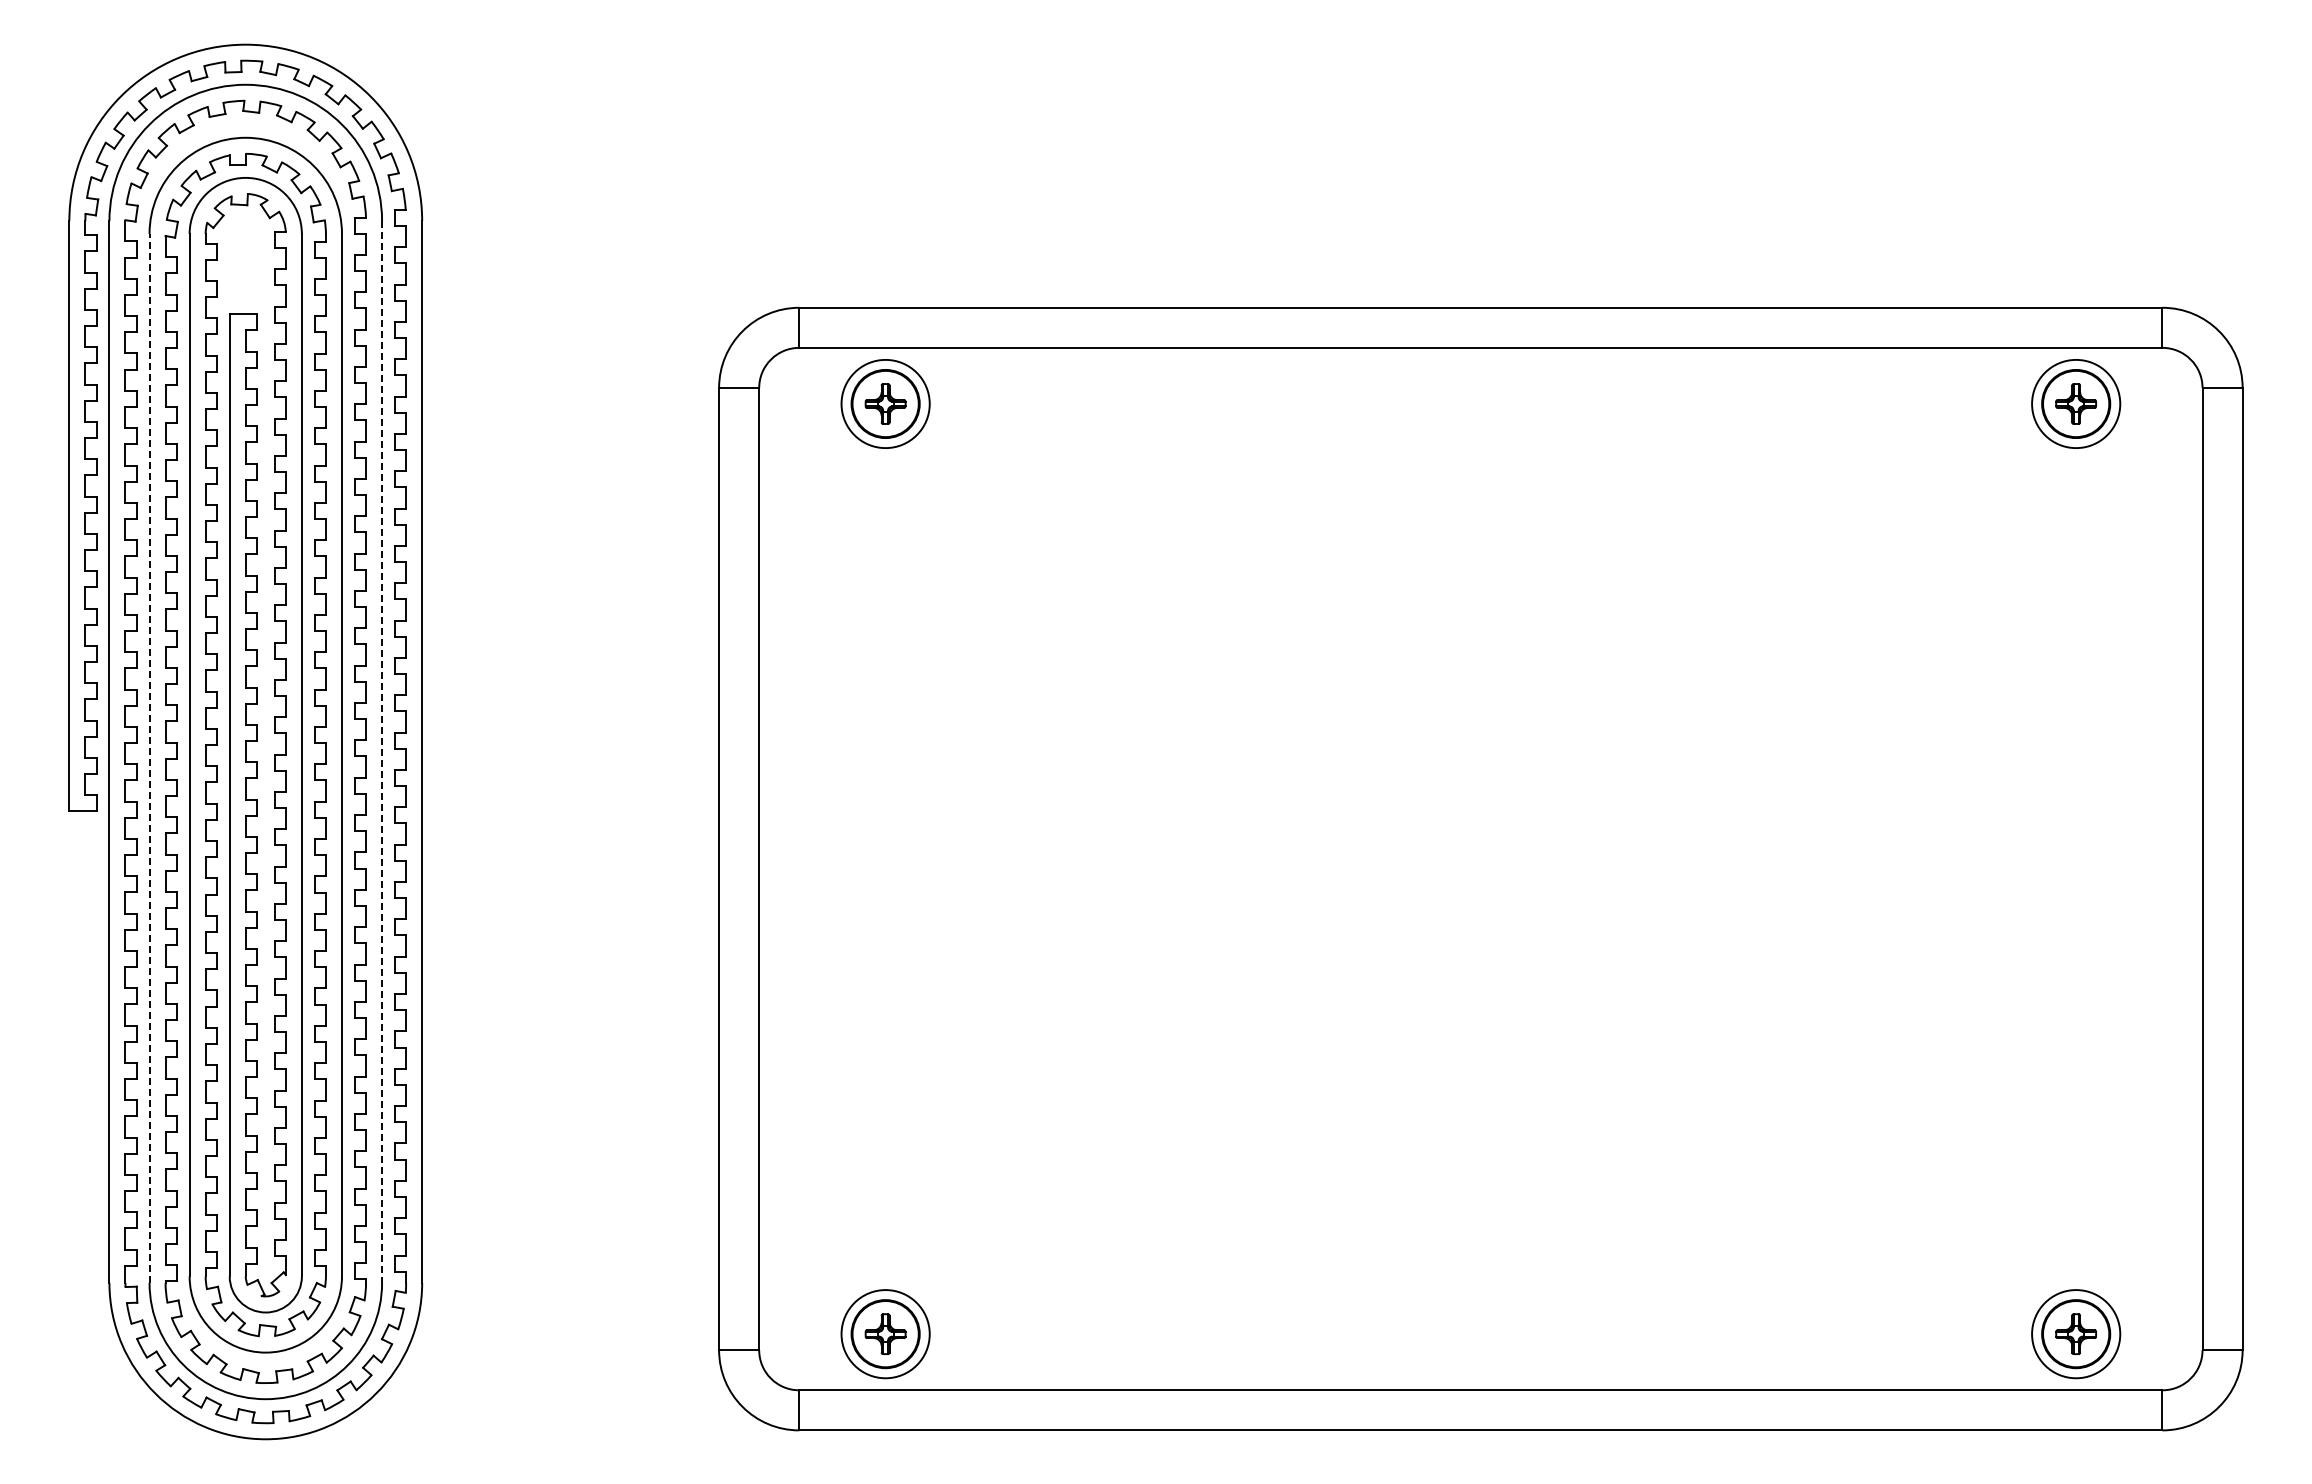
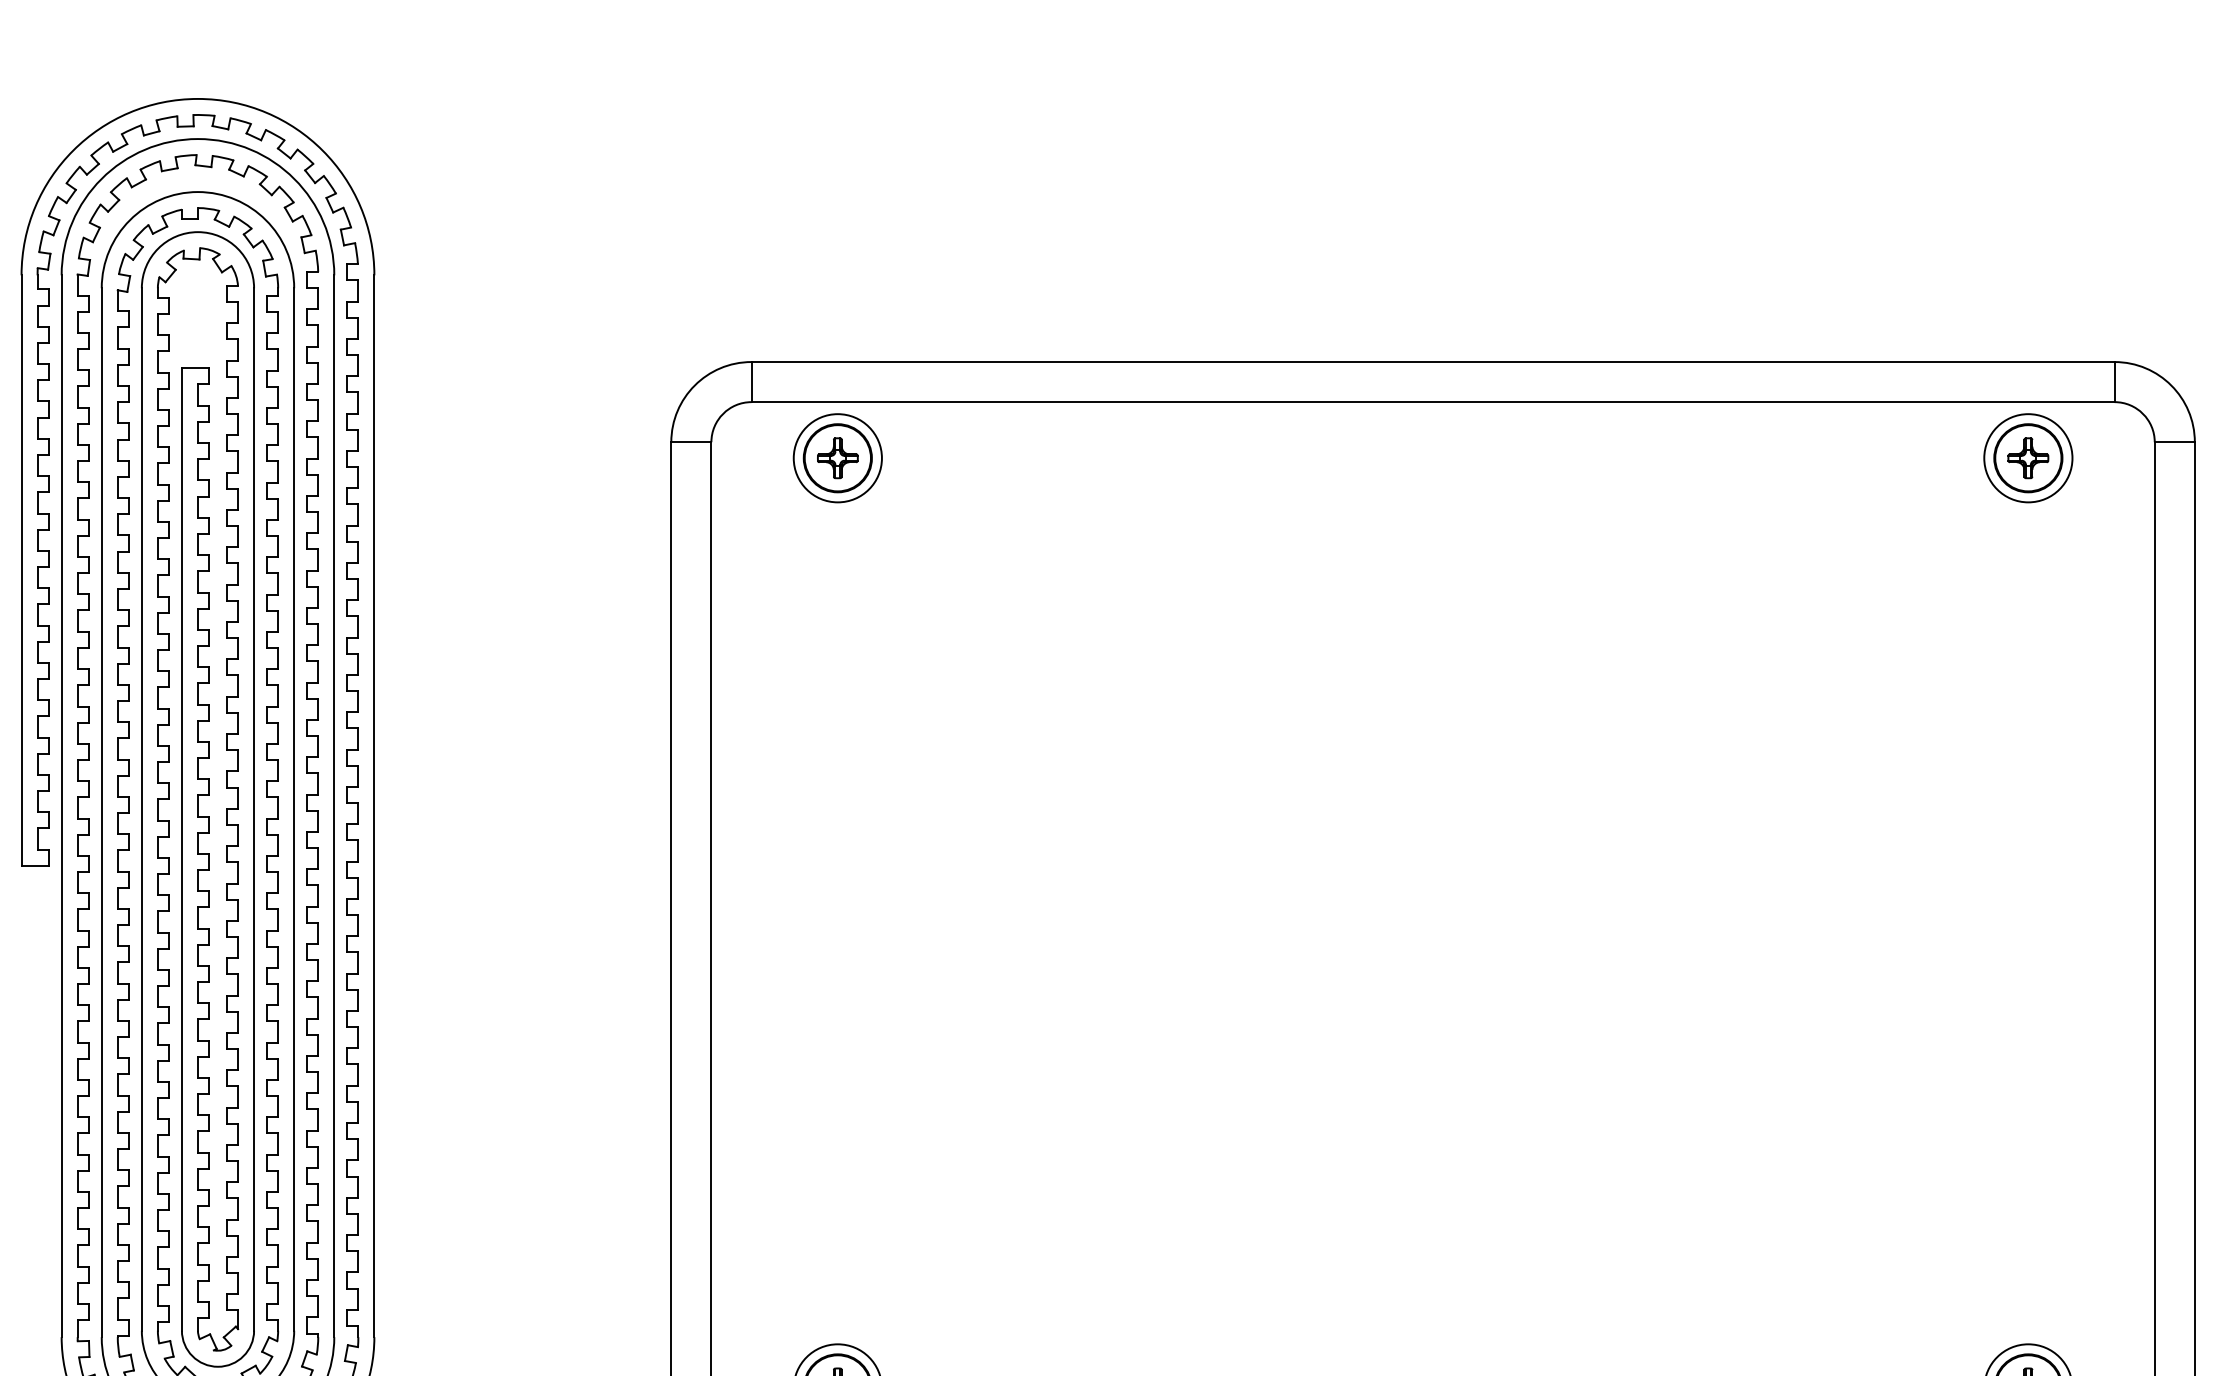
line: (382, 752) -> (334, 806), dashed -> solid
line: (149, 757) -> (101, 811), dashed -> solid

